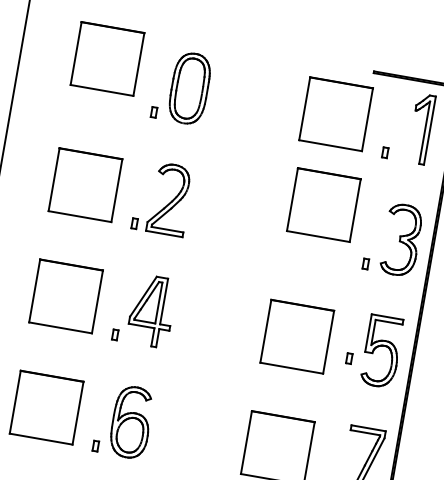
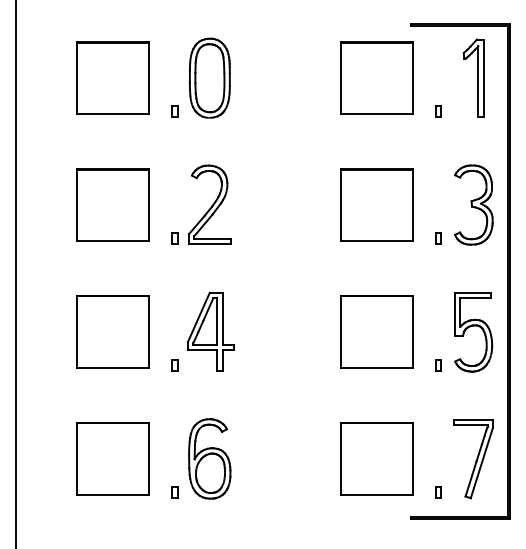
part: (107, 58) -> (112, 77), moved
part: (323, 204) -> (376, 204), moved
part: (349, 358) -> (438, 365), moved

